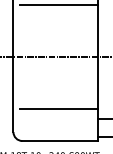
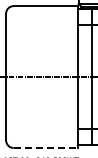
line: (58, 5) -> (44, 33), removed
line: (58, 108) -> (44, 120), removed
line: (61, 140) -> (46, 147), solid -> dashed

